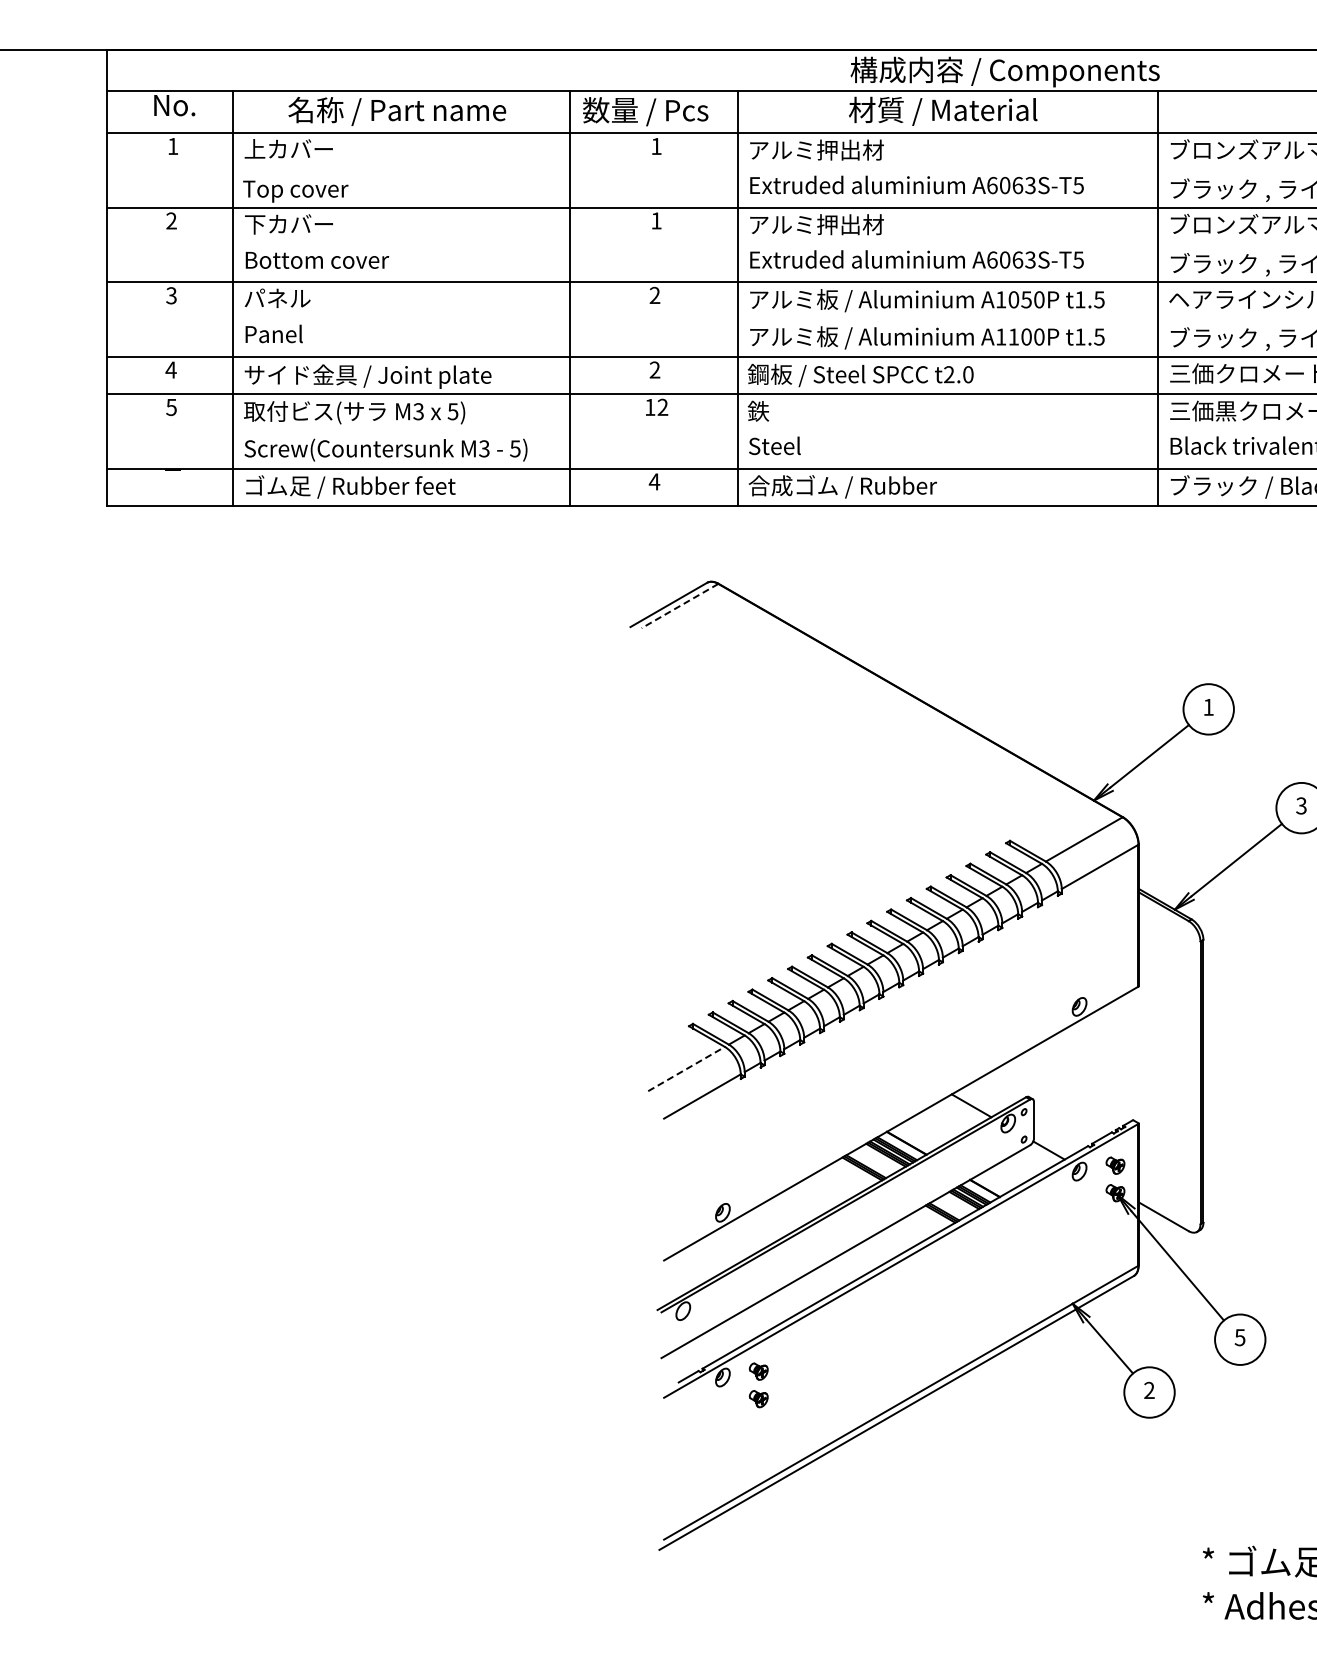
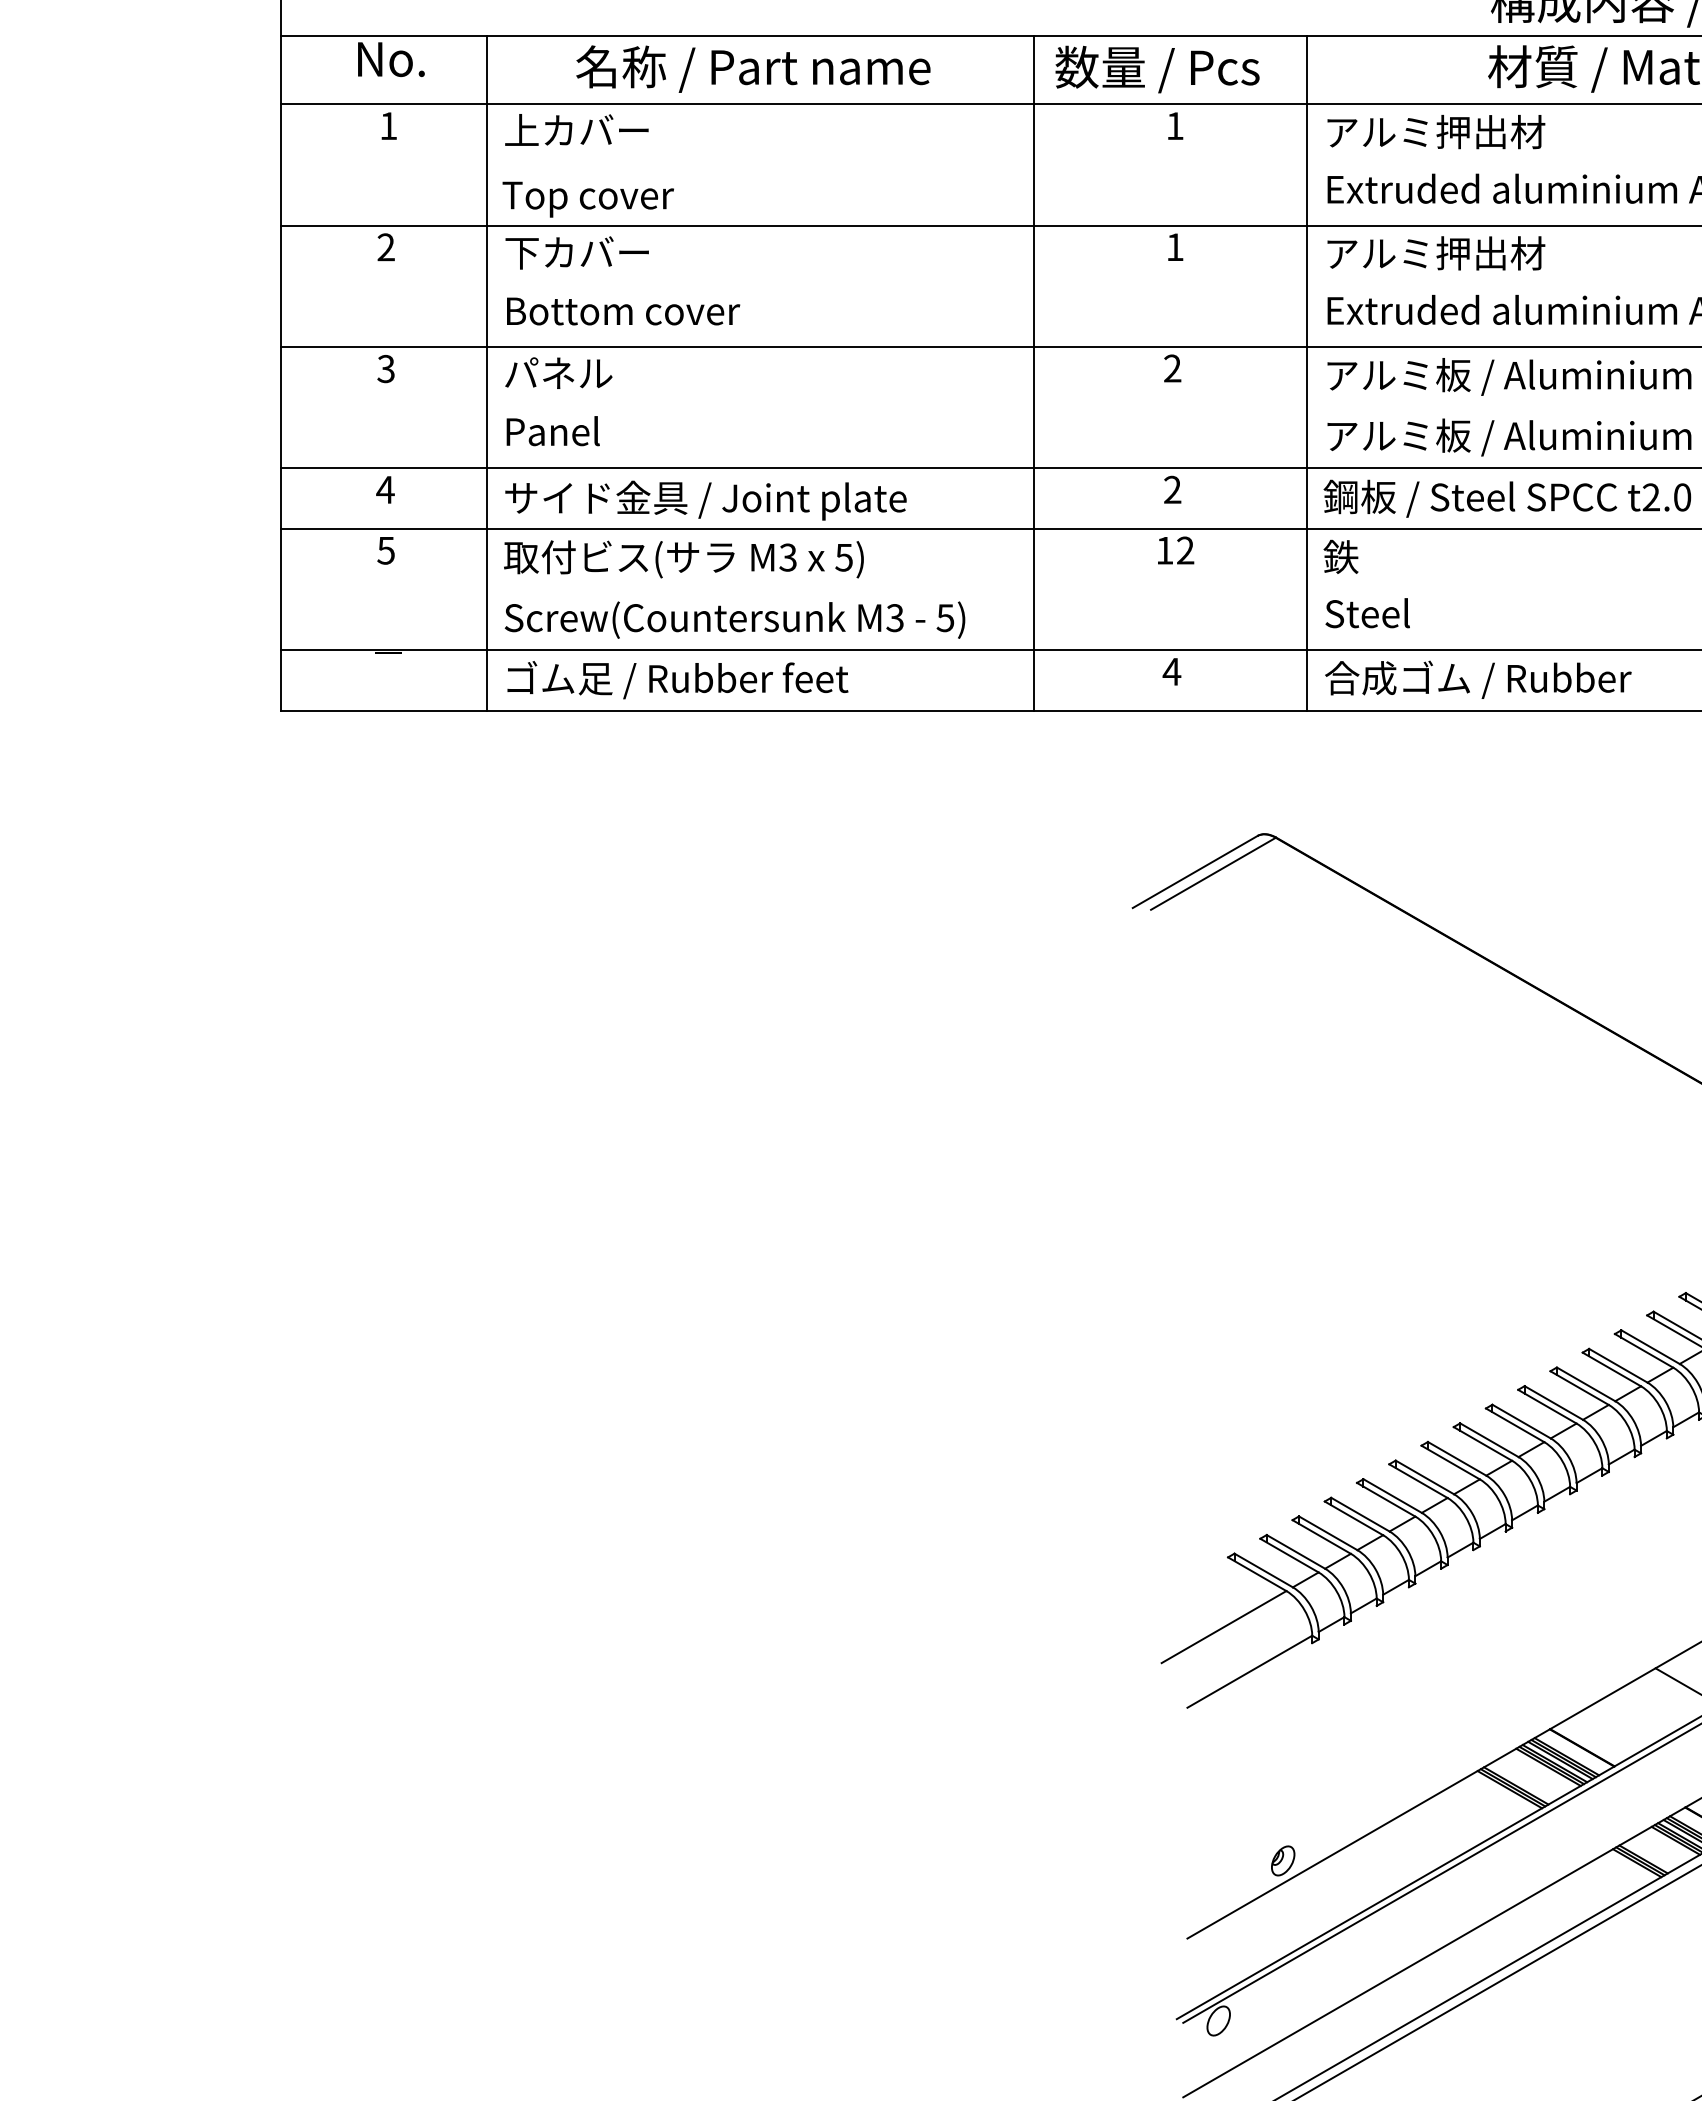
line: (679, 606) -> (1212, 874), dashed -> solid
line: (687, 1068) -> (1225, 1626), dashed -> solid

